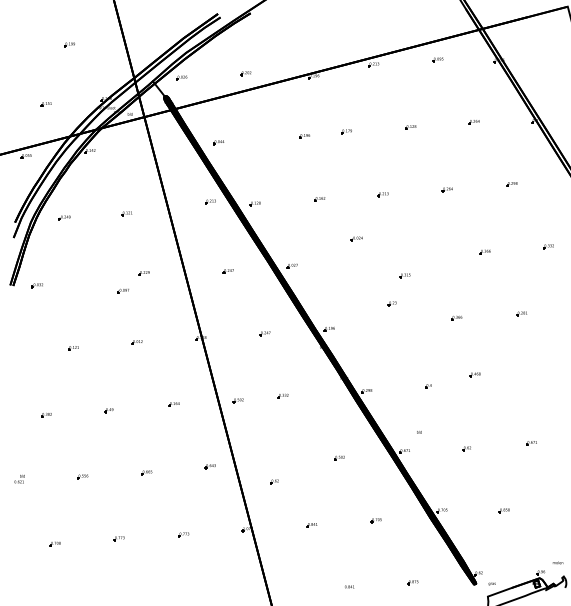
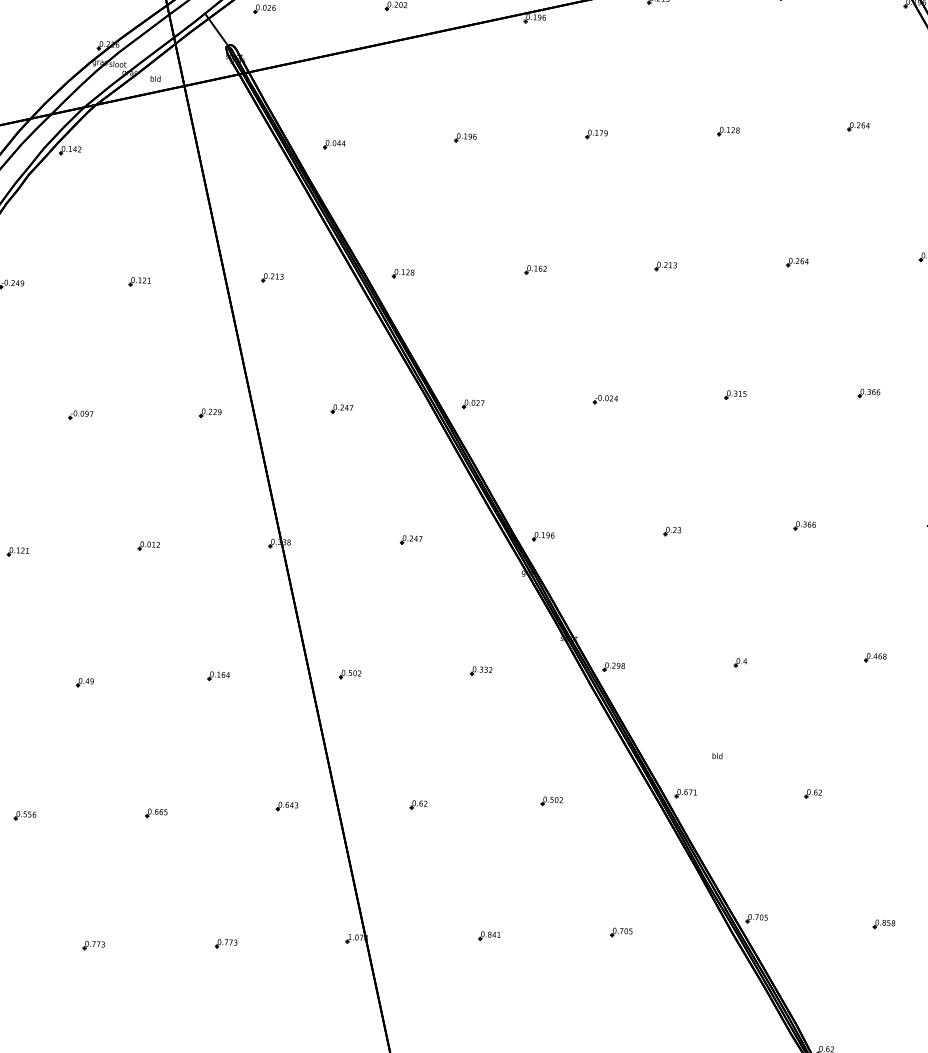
part: (304, 136) -> (465, 138), moved
part: (210, 201) -> (272, 277), moved
part: (356, 238) -> (604, 398), moved
part: (143, 273) -> (208, 413), moved
part: (404, 275) -> (734, 394), moved
part: (122, 290) -> (79, 414), moved
part: (391, 303) -> (670, 531), moved
part: (474, 374) -> (873, 657), moved
part: (282, 395) -> (479, 669), moved
part: (274, 481) -> (418, 804), moved

